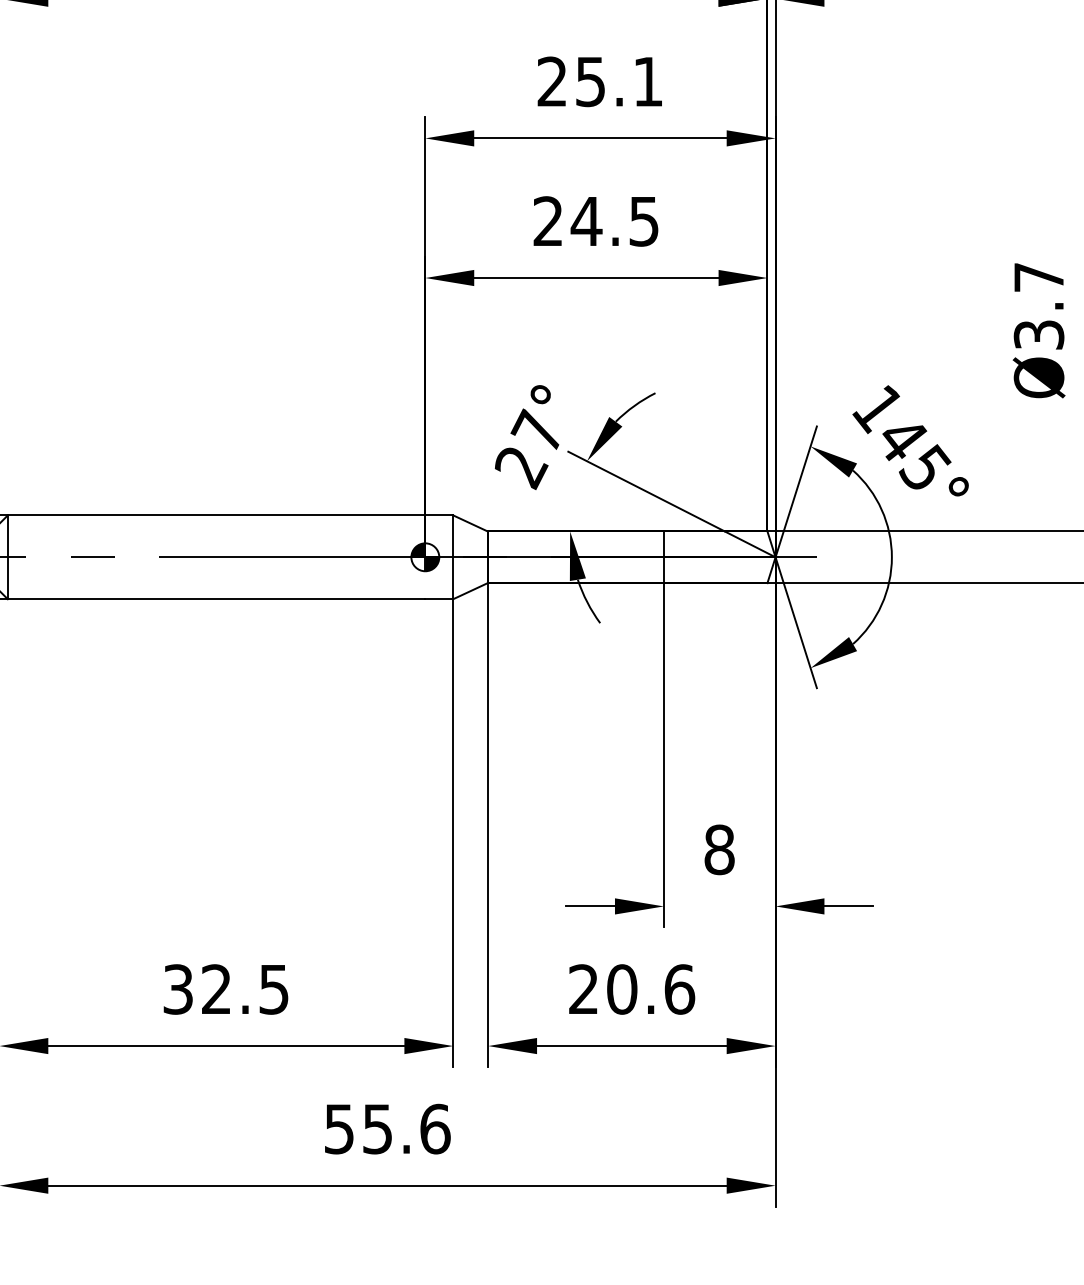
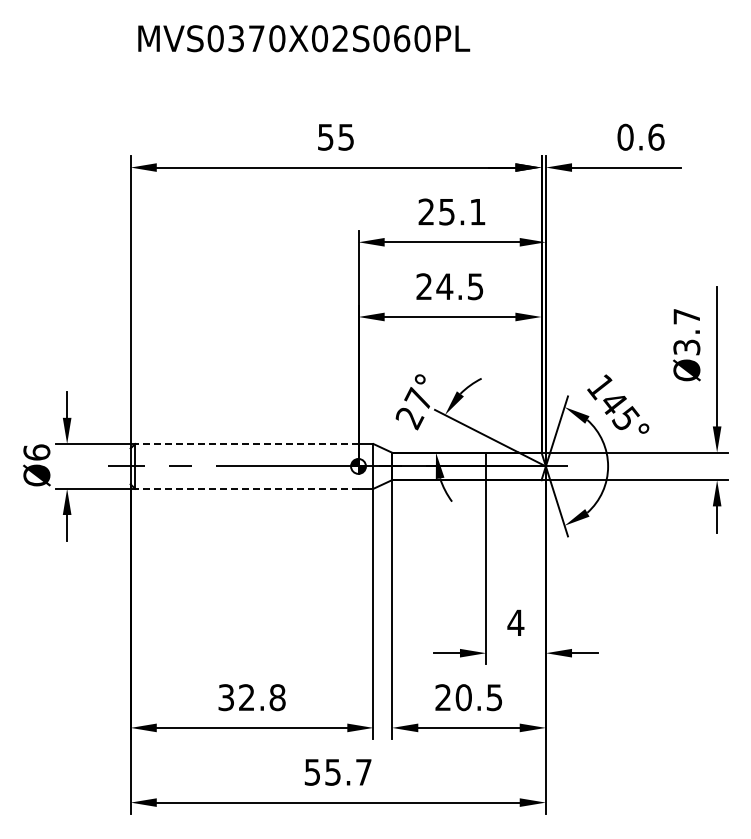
line: (215, 516) -> (246, 444), solid -> dashed
line: (215, 598) -> (246, 488), solid -> dashed
text: (718, 849) -> (515, 622), 8 -> 4
text: (273, 989) -> (277, 697), 32.5 -> 32.8
text: (679, 989) -> (494, 697), 20.6 -> 20.5
text: (436, 1127) -> (364, 771), 55.6 -> 55.7

